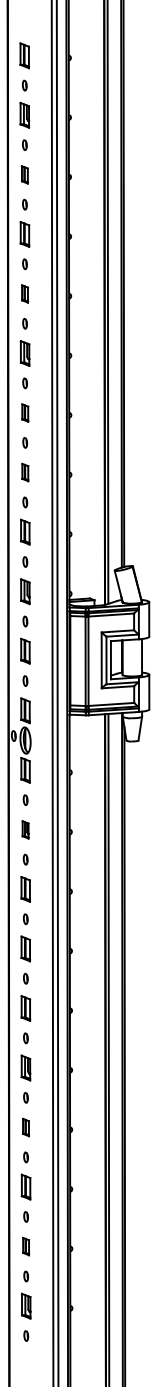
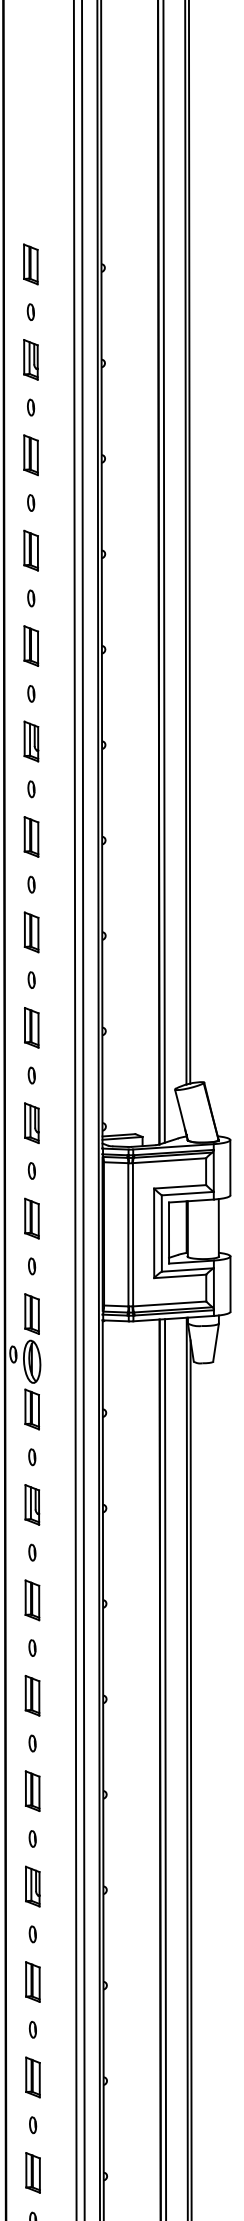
part: (24, 174) -> (30, 454), size x1.43
part: (24, 293) -> (30, 645), size x1.43
part: (25, 412) -> (32, 836), size x1.43
part: (25, 472) -> (32, 932), size x1.43
part: (25, 829) -> (32, 1504), size x1.43
part: (25, 1127) -> (32, 1981), size x1.43
part: (25, 1246) -> (32, 2172), size x1.43

